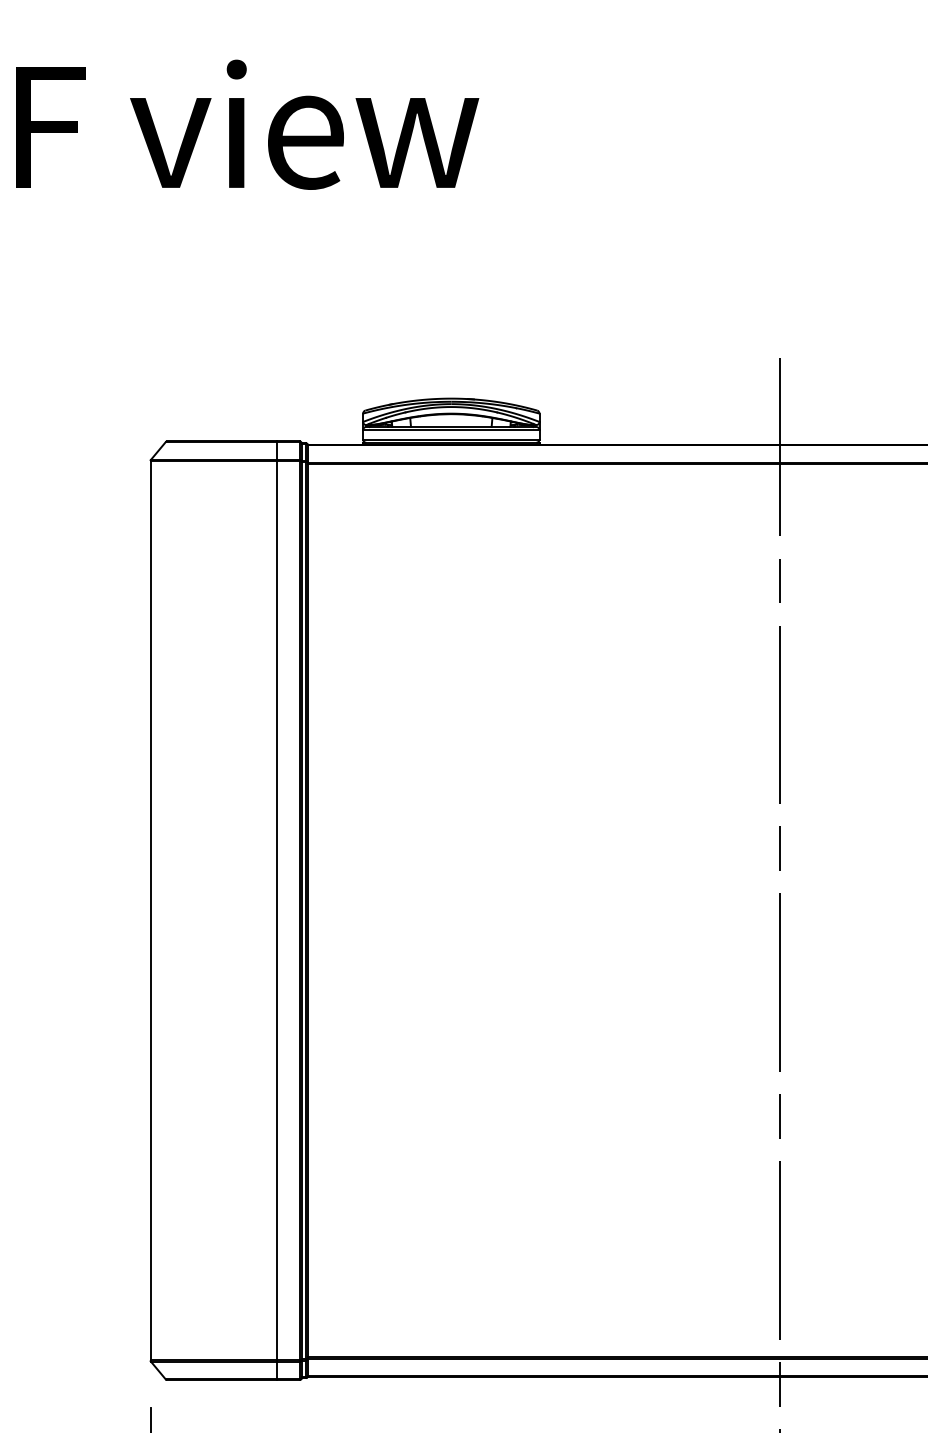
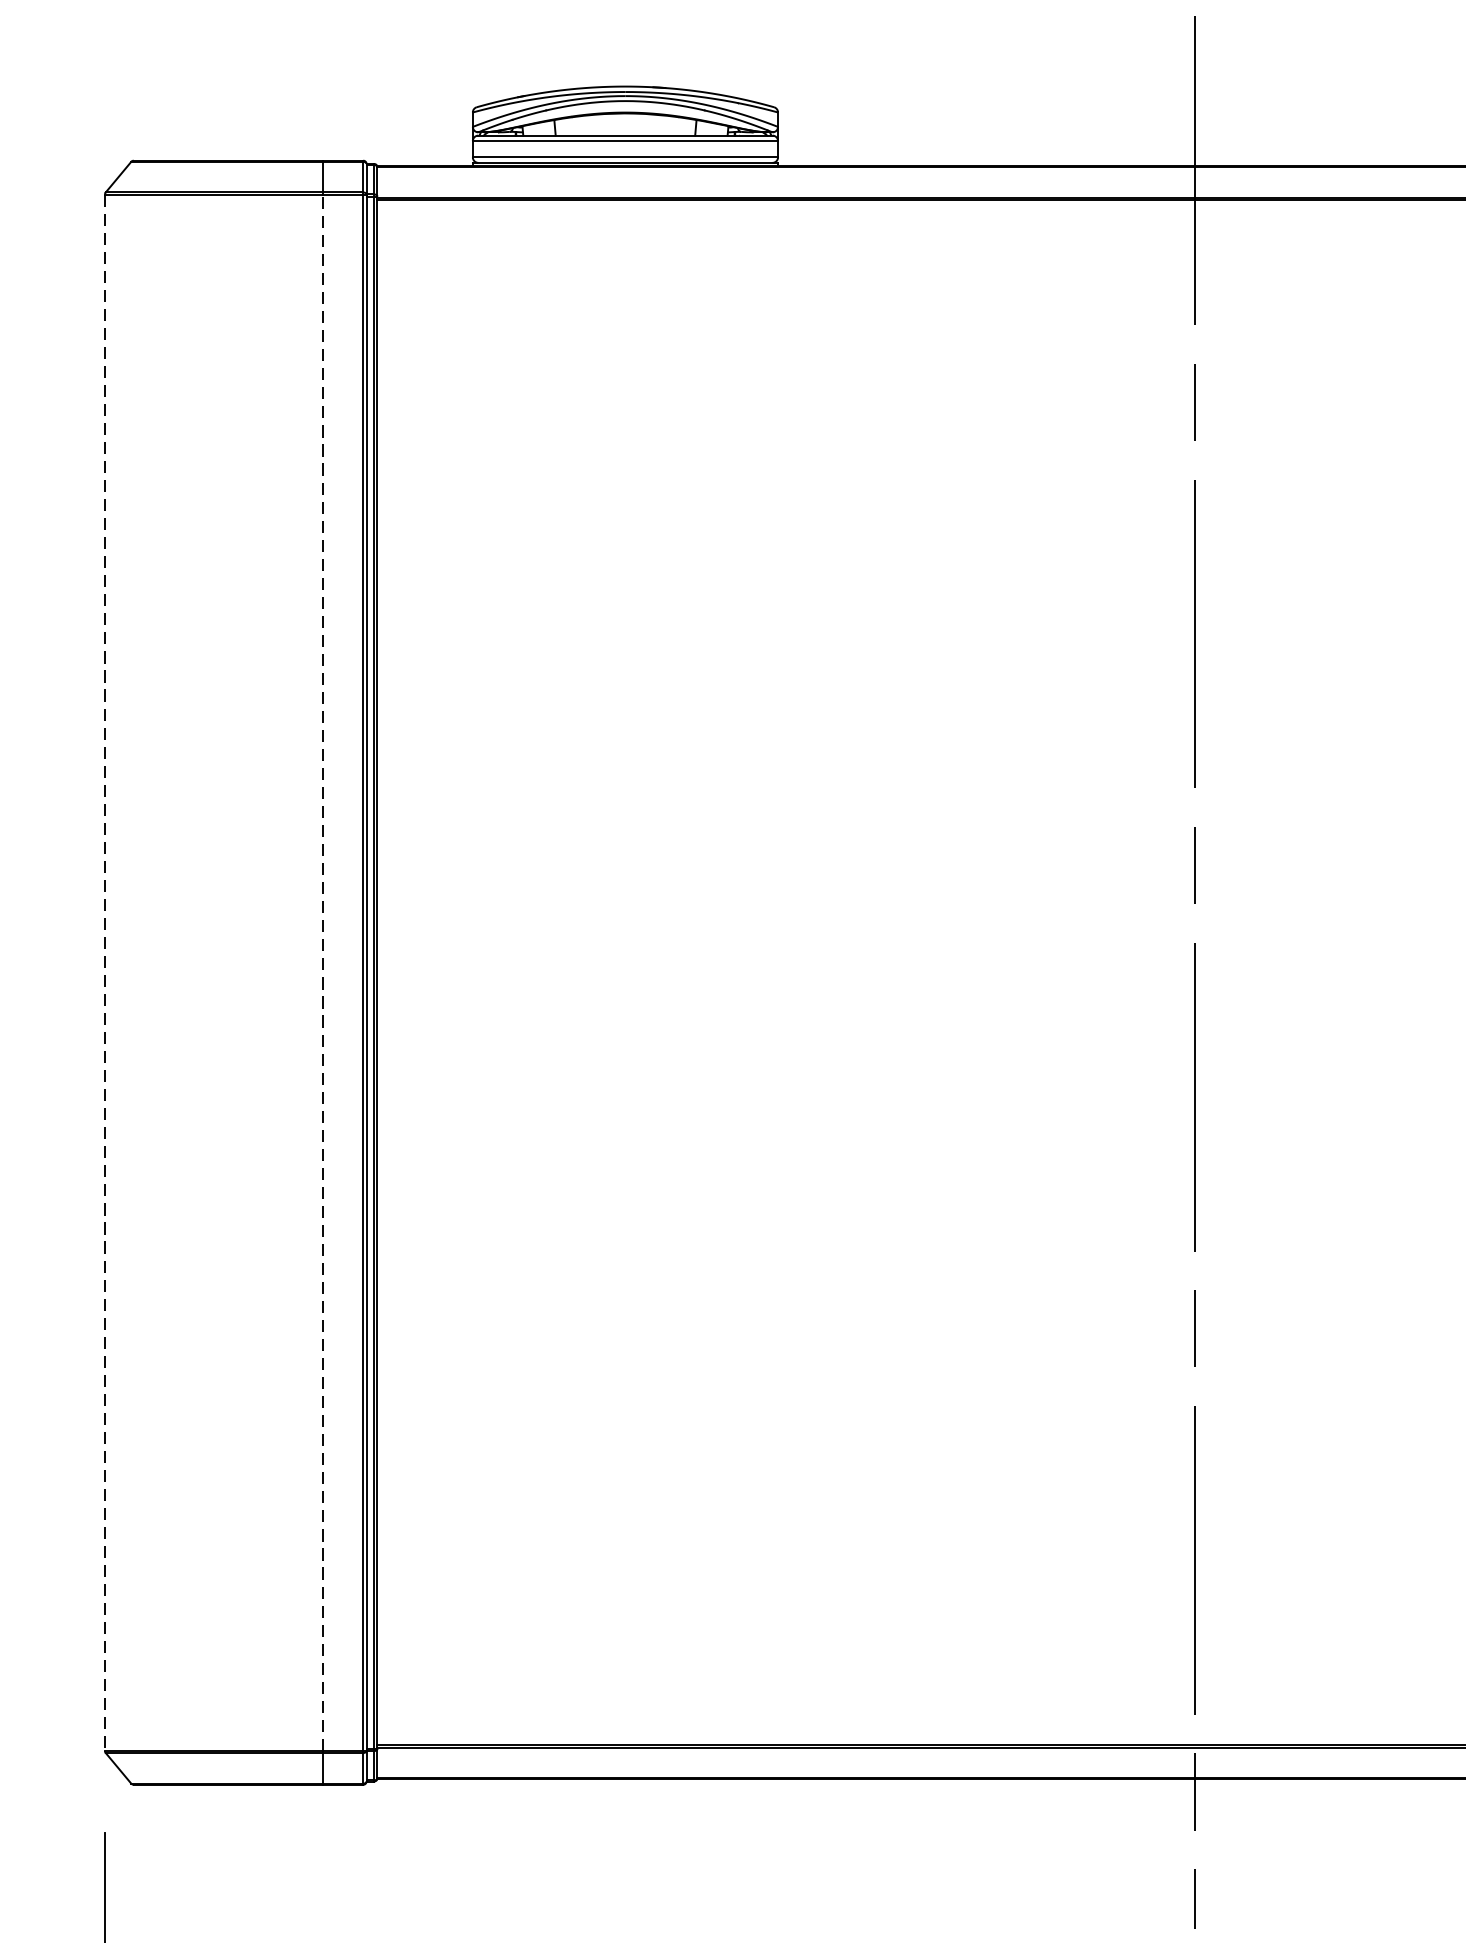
line: (150, 910) -> (104, 972), solid -> dashed
line: (276, 910) -> (322, 972), solid -> dashed

